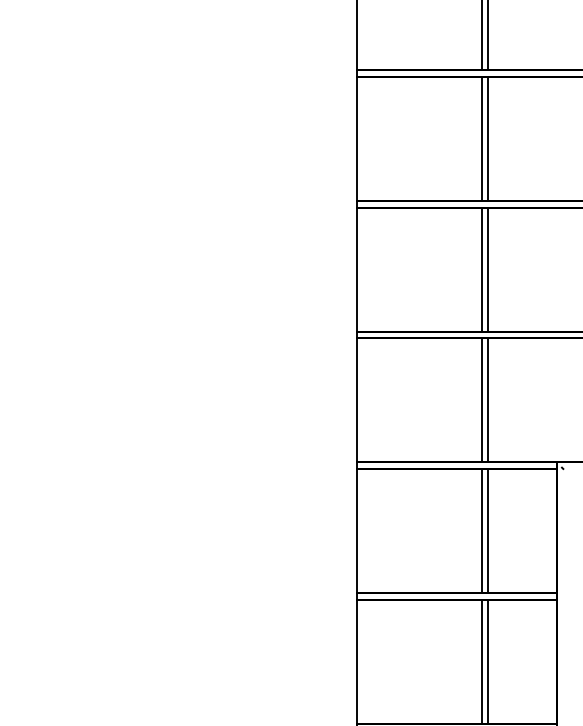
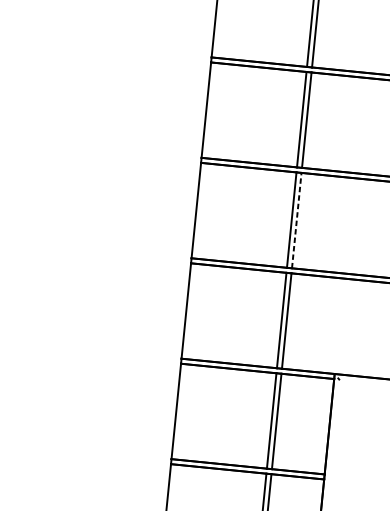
line: (488, 269) -> (297, 220), solid -> dashed

